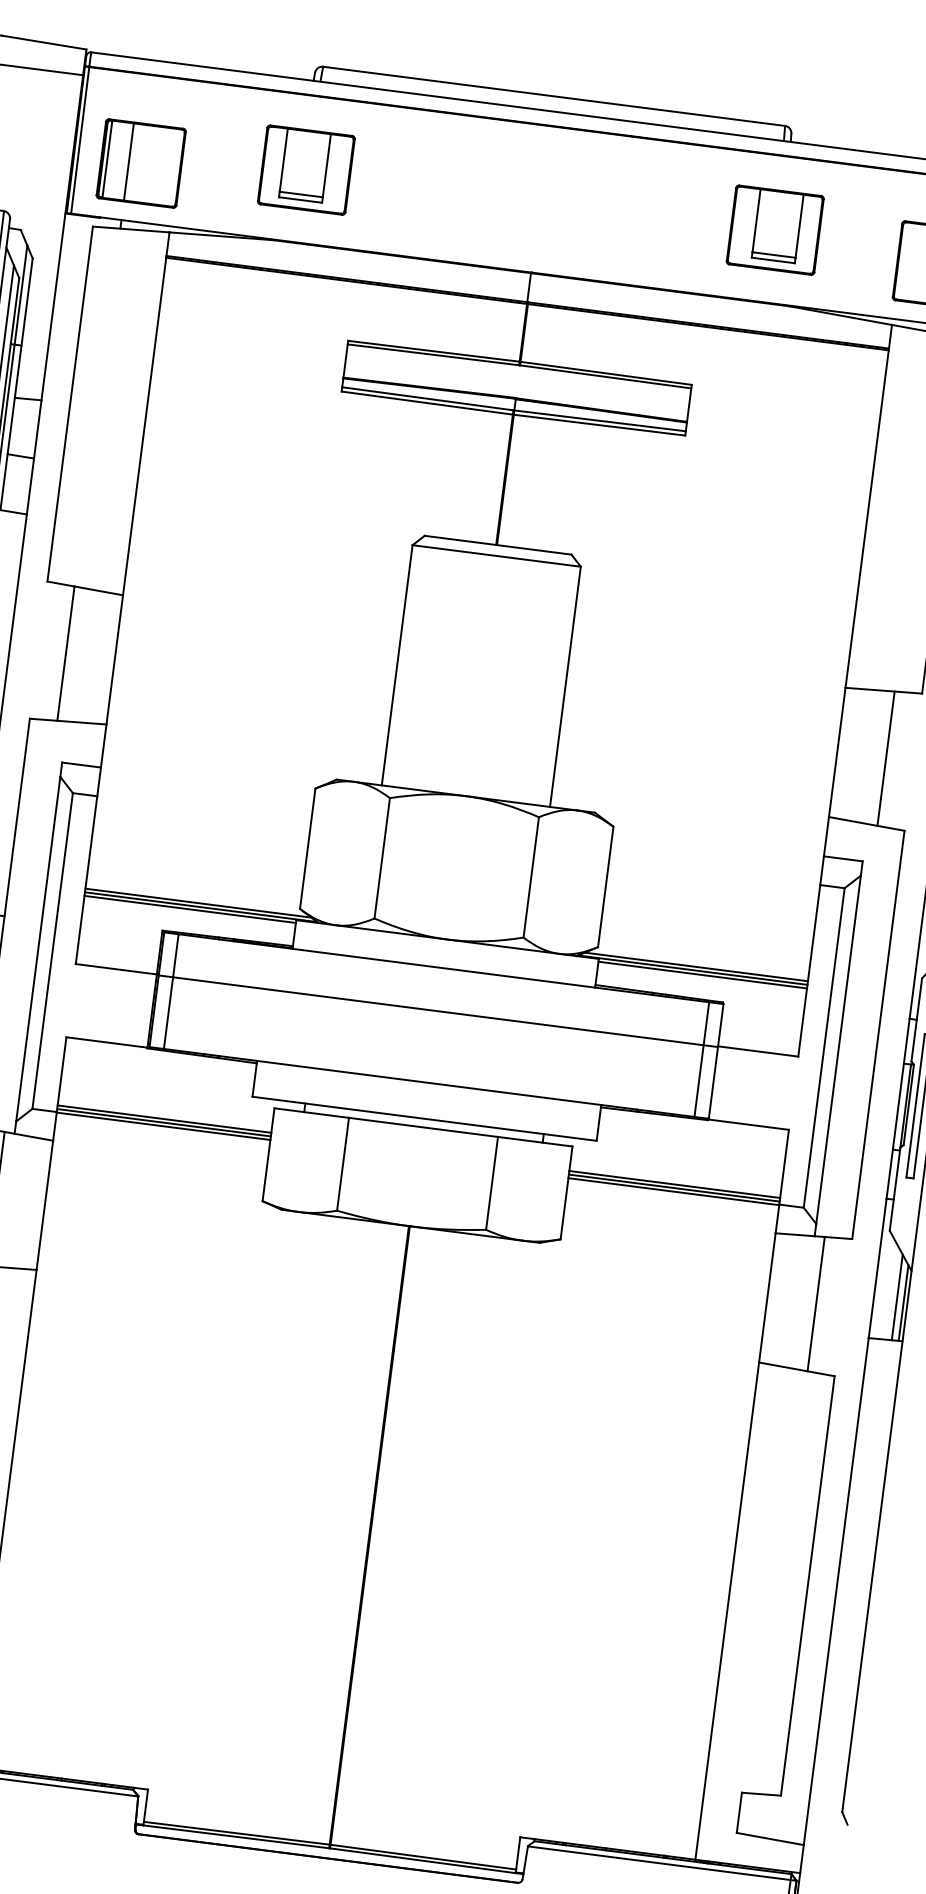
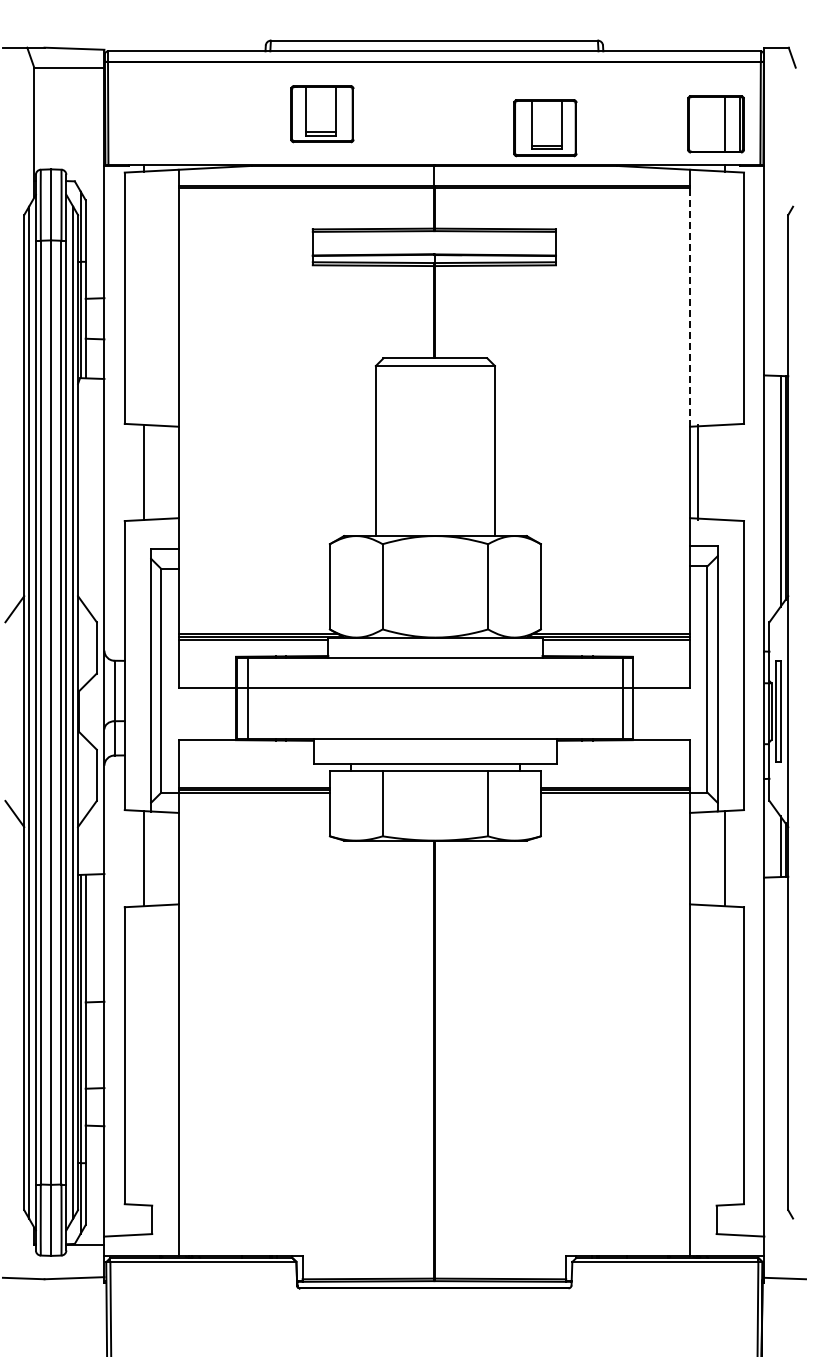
part: (140, 163) -> (152, 124), removed
part: (306, 170) -> (322, 114), moved
part: (775, 230) -> (545, 128), moved
line: (867, 518) -> (690, 306), solid -> dashed
line: (885, 758) -> (697, 472), moved

